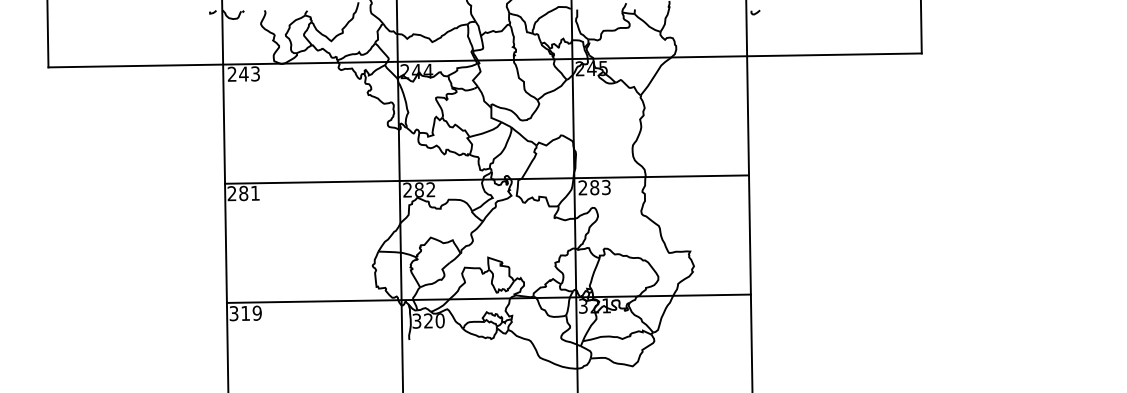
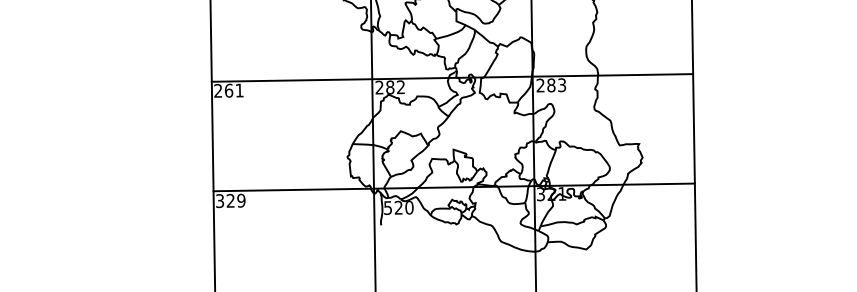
text: (243, 192) -> (228, 89), 281 -> 261
text: (245, 312) -> (230, 200), 319 -> 329
text: (416, 320) -> (387, 207), 320 -> 520

